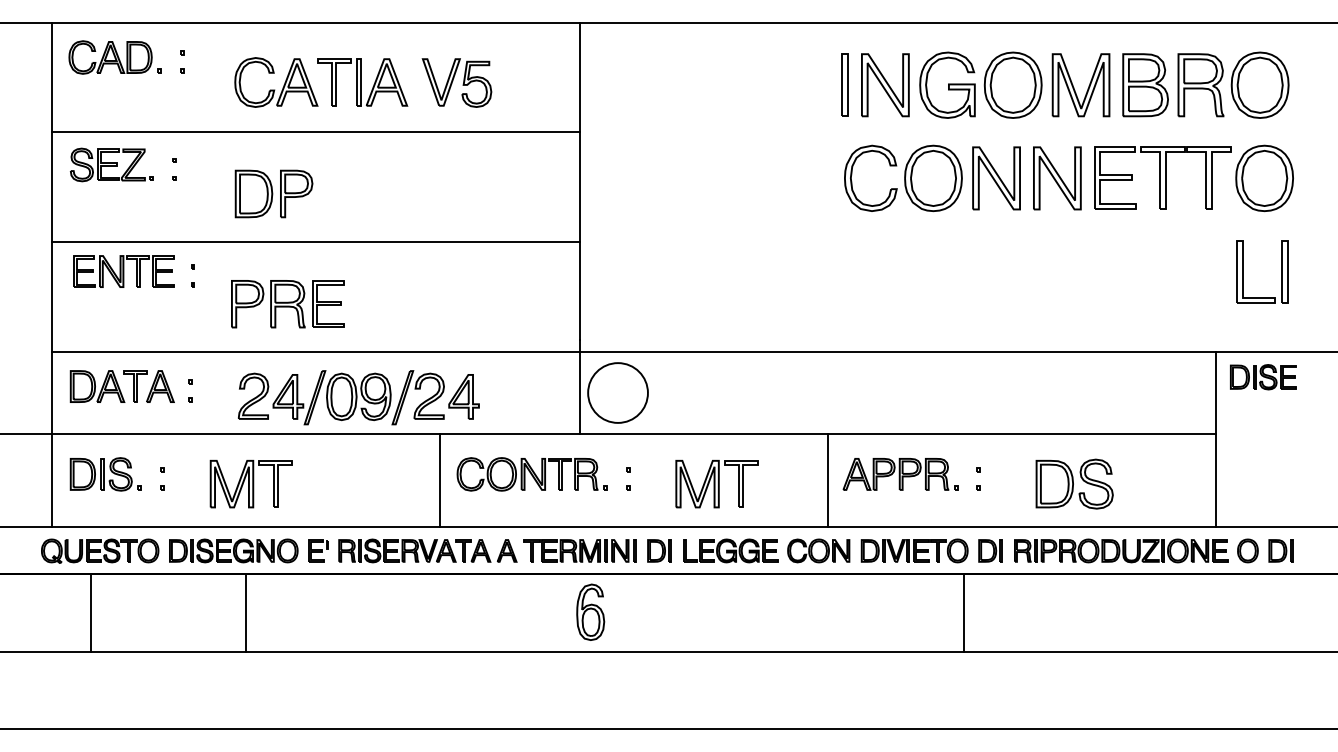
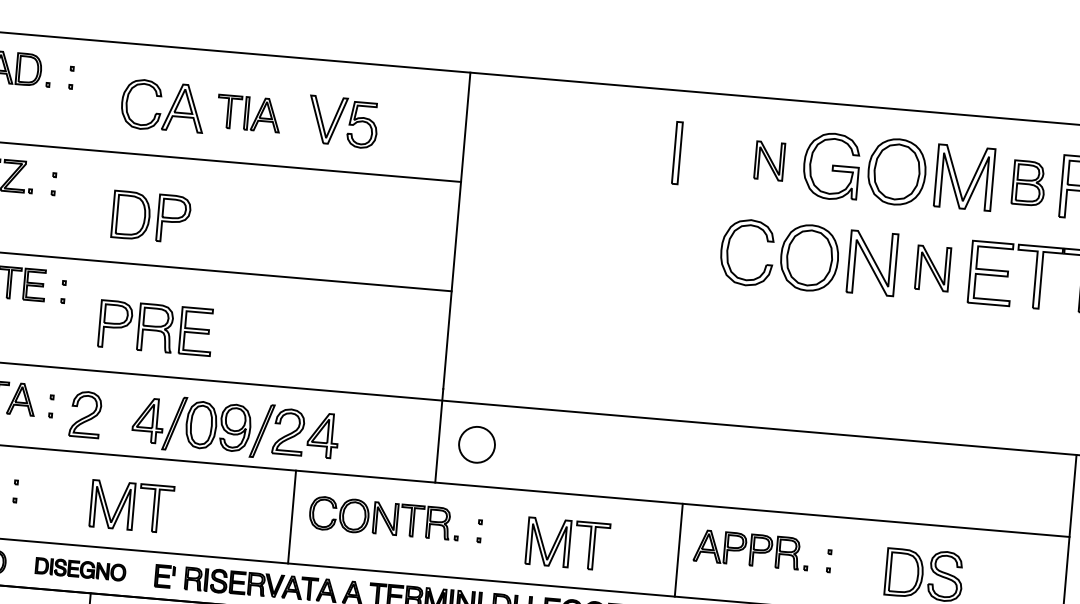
part: (362, 82) -> (248, 113), size x0.7
part: (844, 84) -> (677, 152), moved
part: (885, 85) -> (769, 161), size x0.6
part: (1145, 85) -> (1028, 183), size x0.7
part: (1057, 178) -> (933, 268), size x0.7
circle: (617, 392) -> (476, 444), size x0.6
part: (253, 395) -> (85, 413), moved
part: (250, 483) -> (130, 505), moved
part: (233, 550) -> (80, 568), size x0.7

